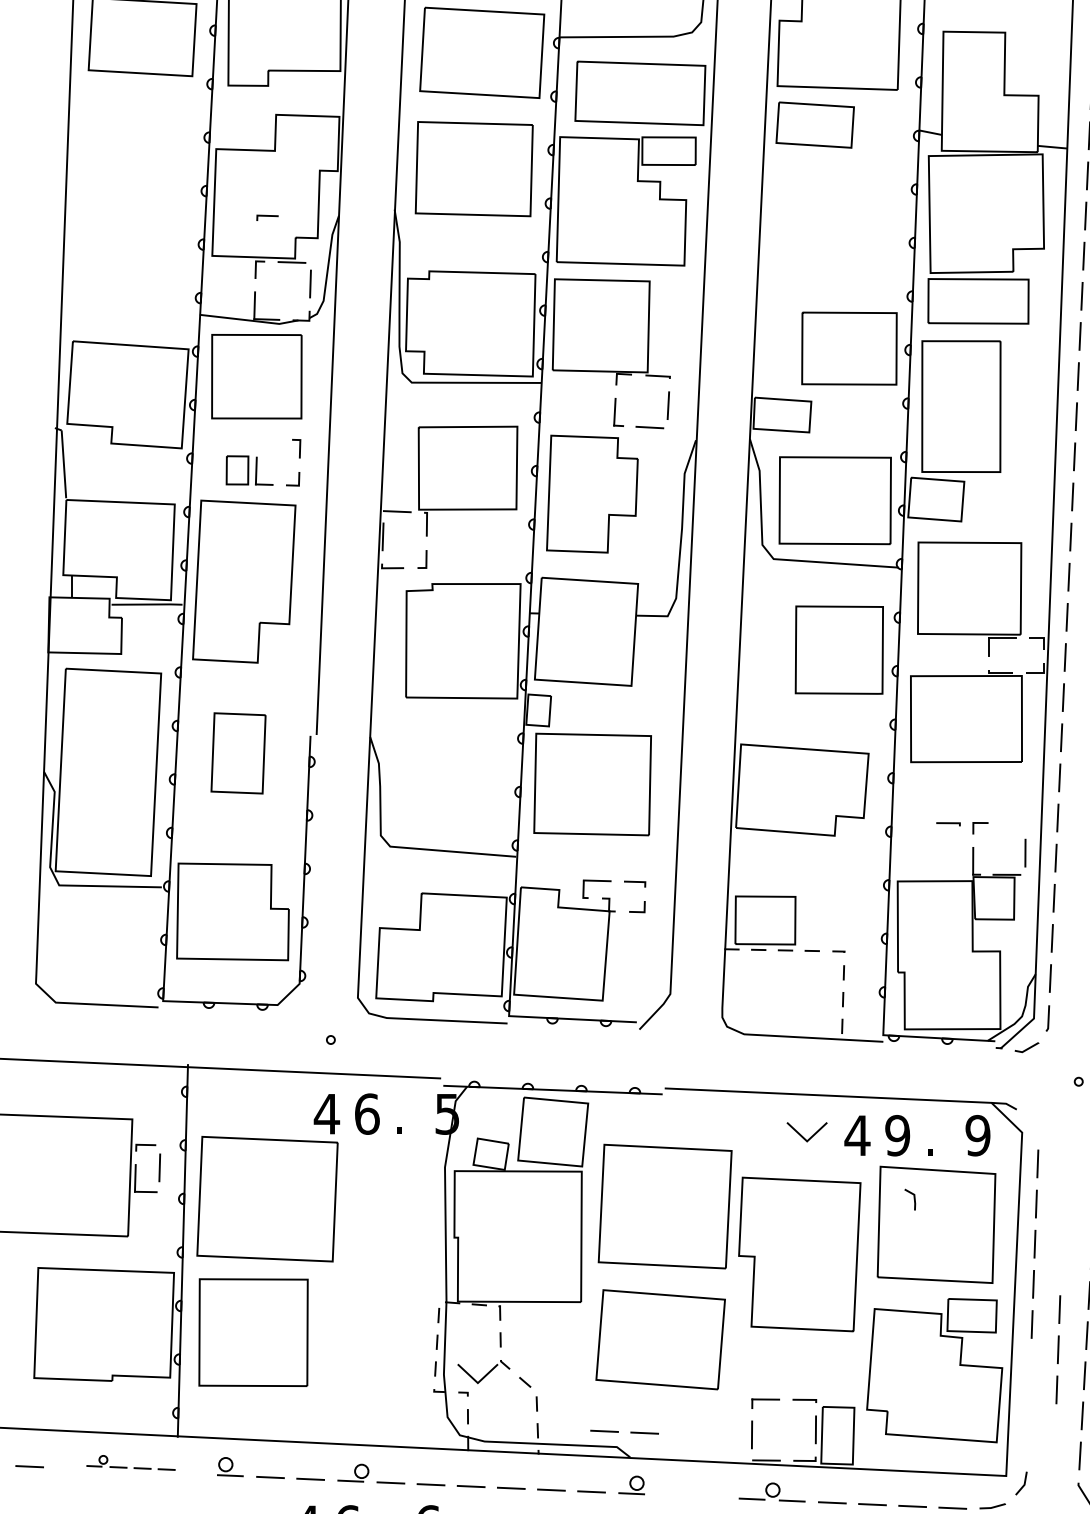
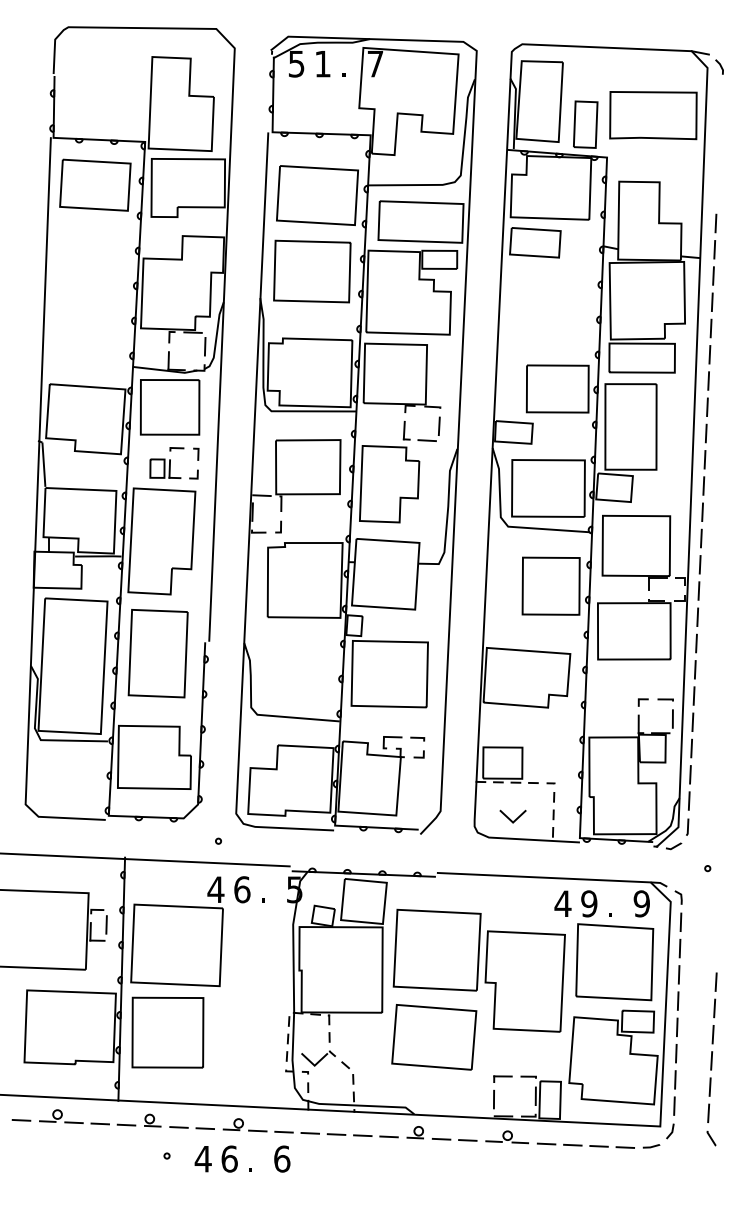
line: (266, 216) -> (176, 448), moved
part: (237, 752) -> (157, 653), size x1.67
line: (948, 823) -> (665, 699), moved
line: (803, 1135) -> (510, 818), moved
line: (913, 1199) -> (680, 897), moved
line: (1058, 1349) -> (675, 1079), moved
line: (619, 1431) -> (451, 1139), moved
part: (130, 1462) -> (87, 1117), size x1.67

